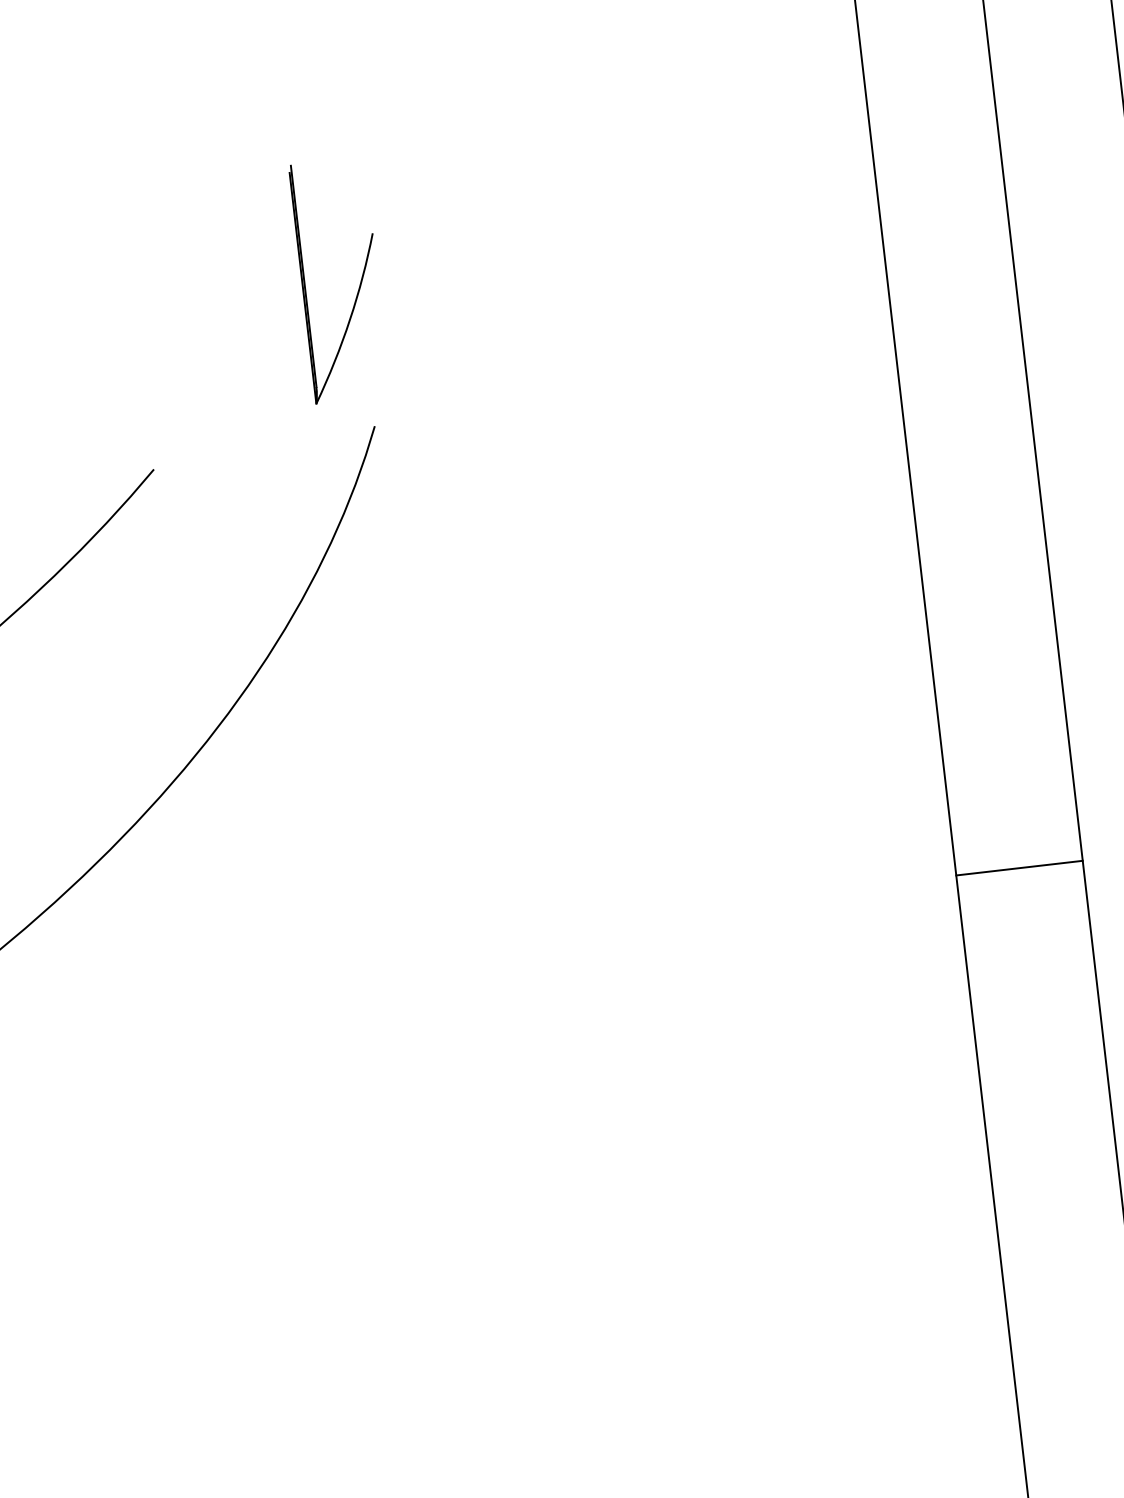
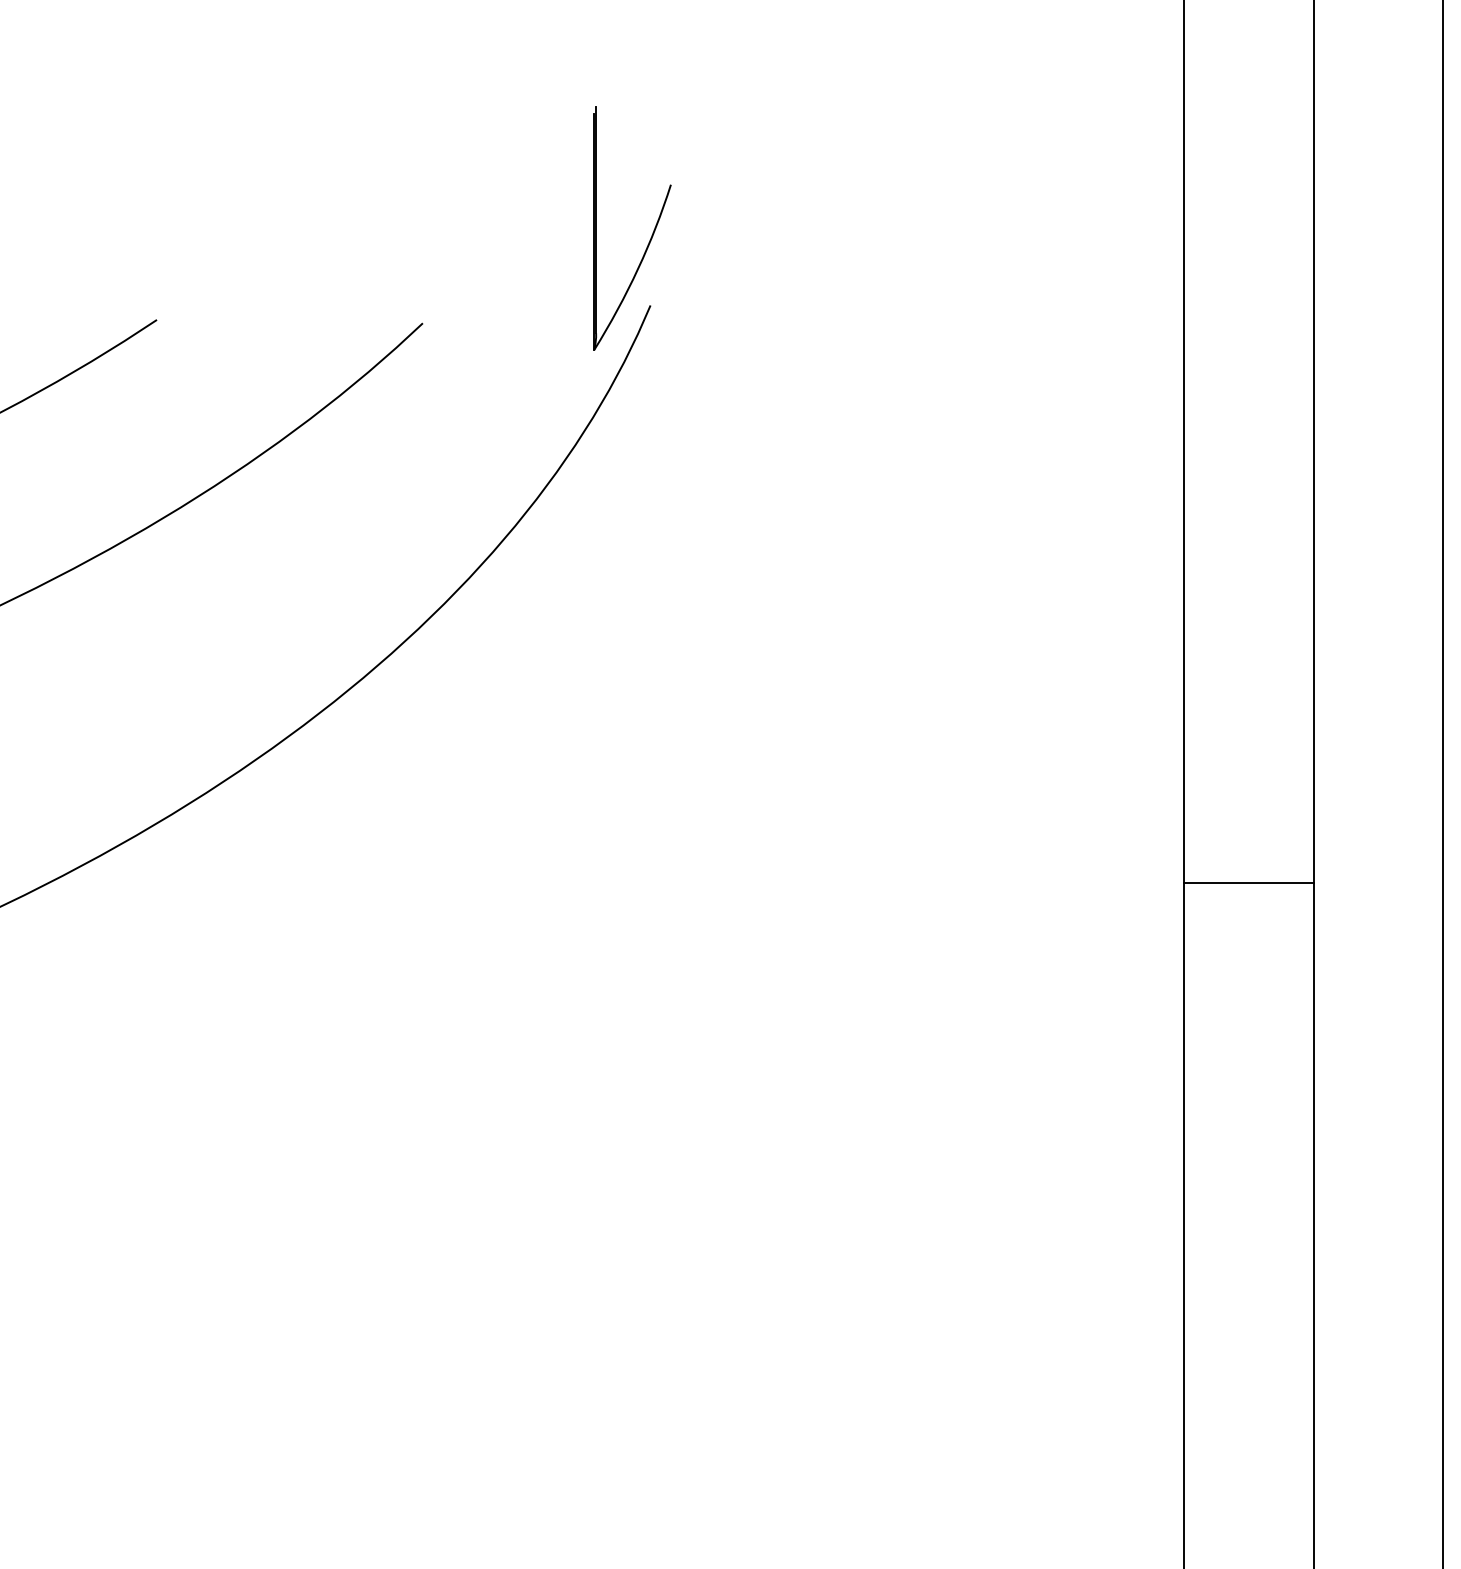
part: (358, 287) -> (650, 237), moved
line: (1019, 868) -> (1248, 883), moved

